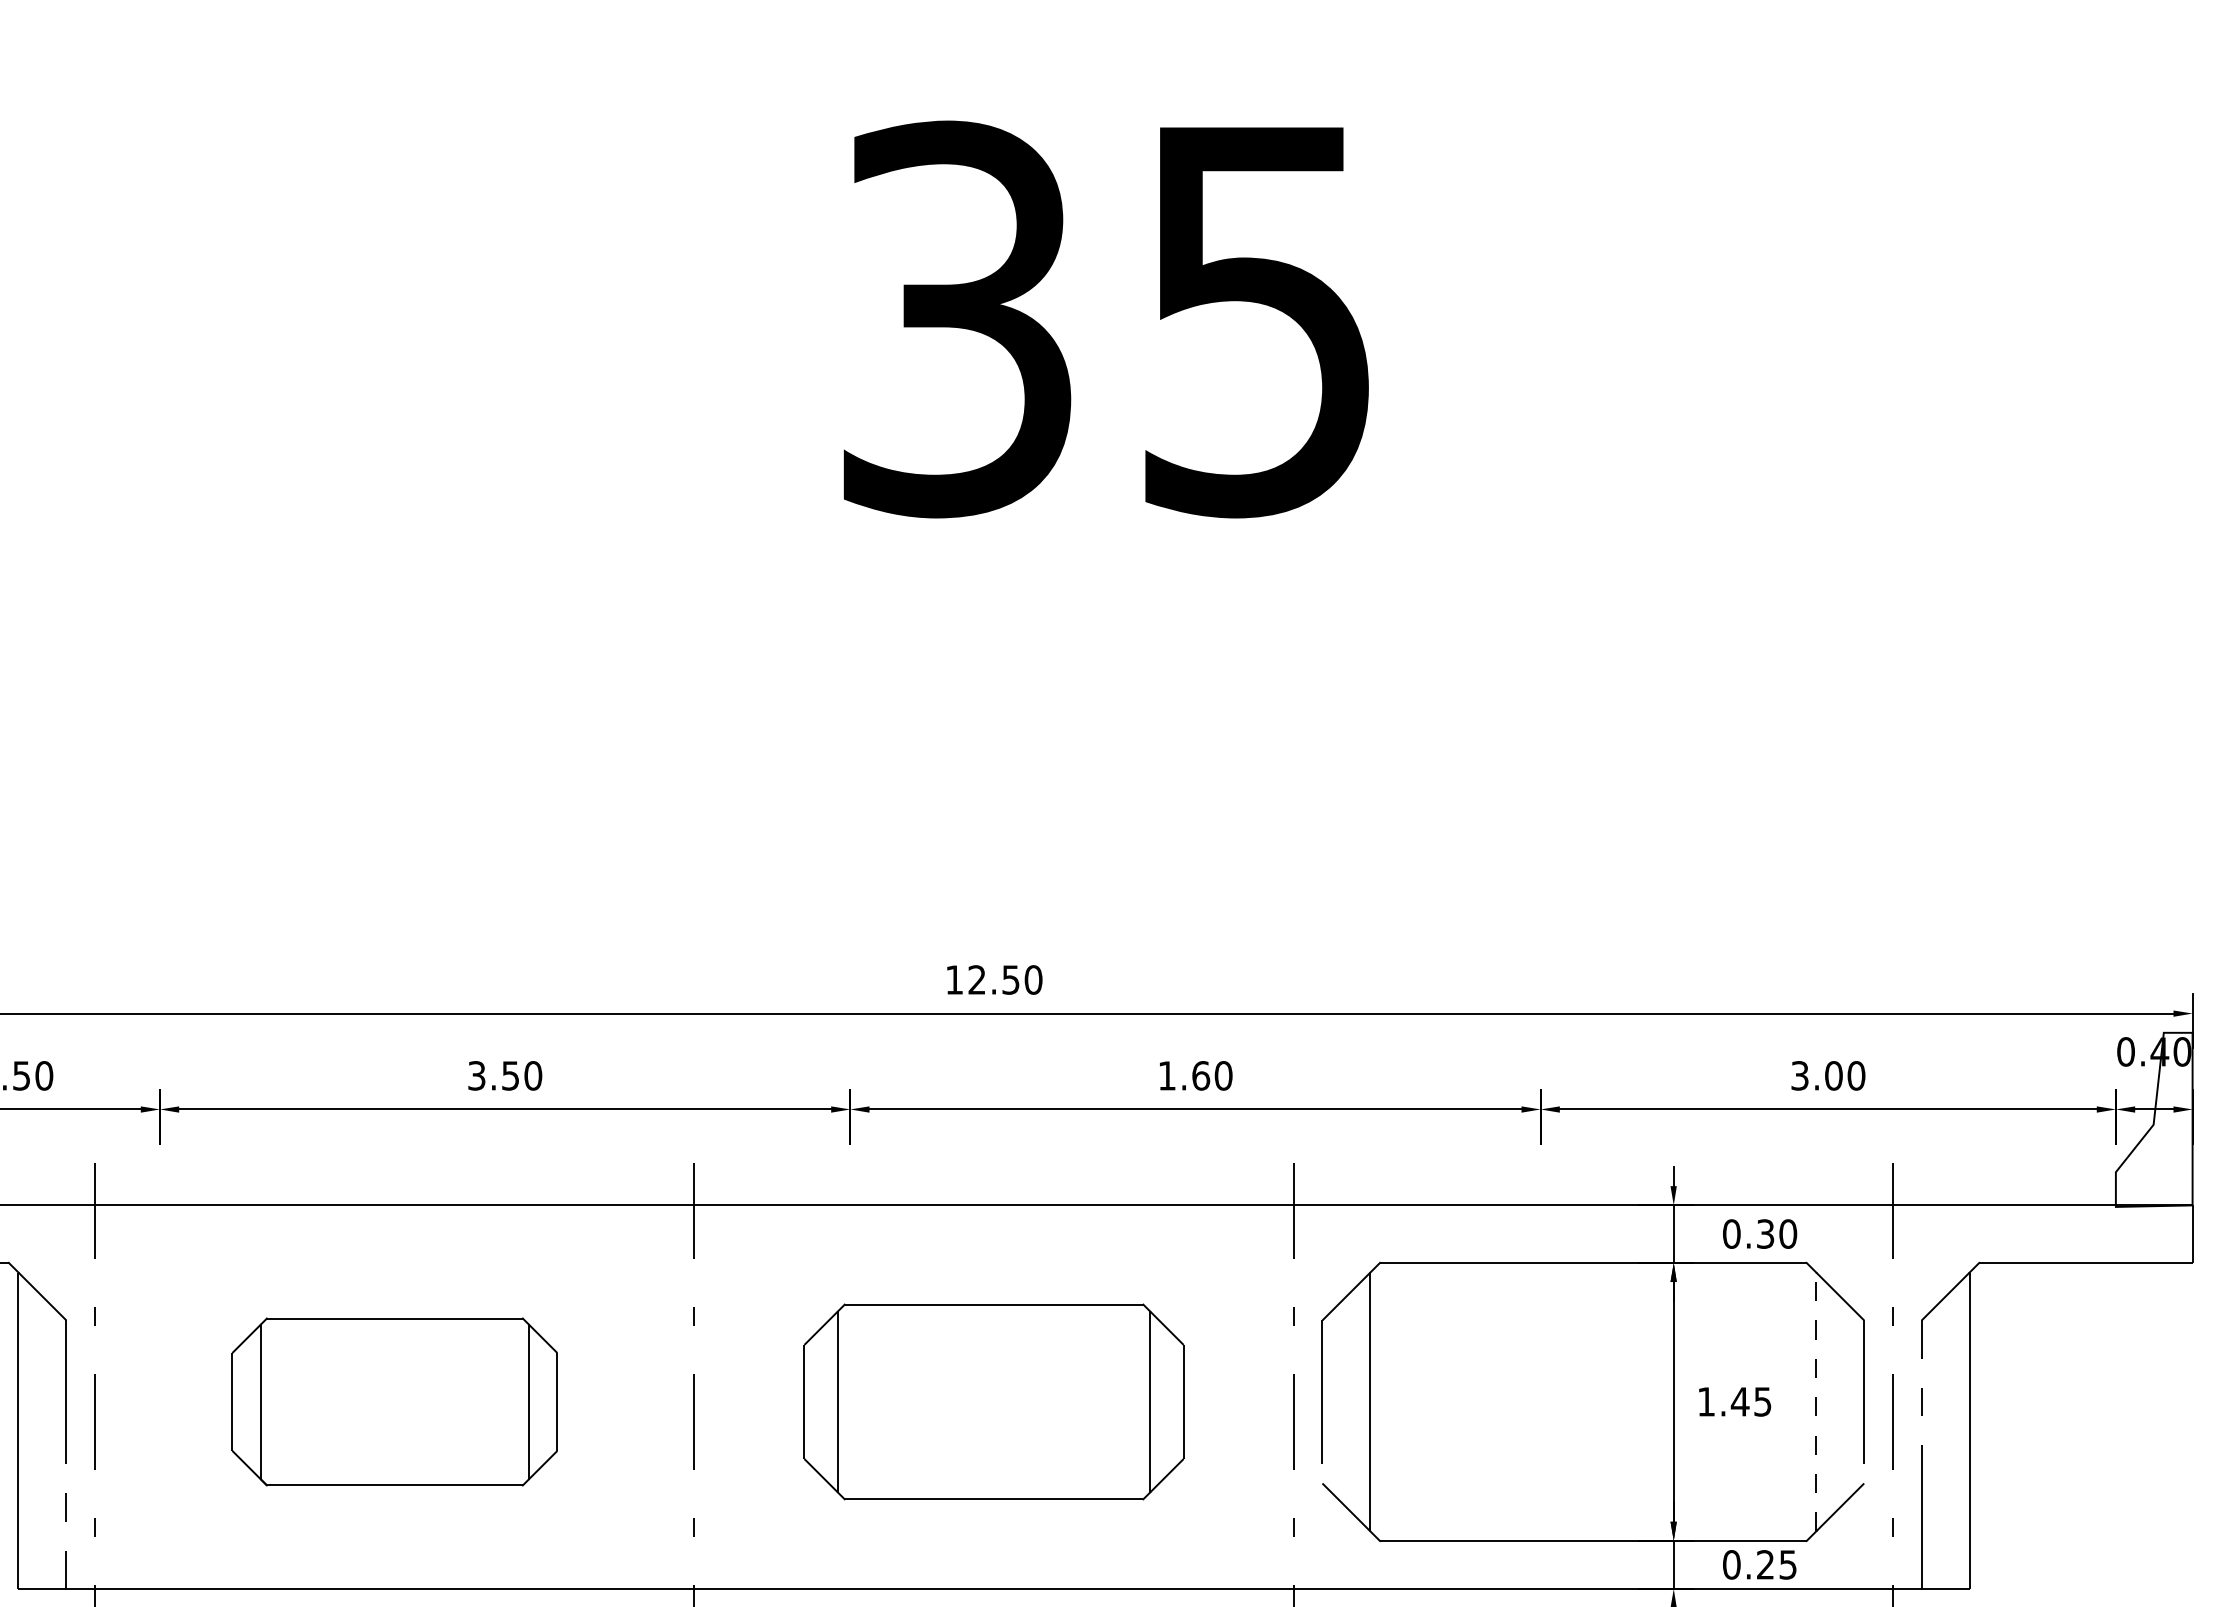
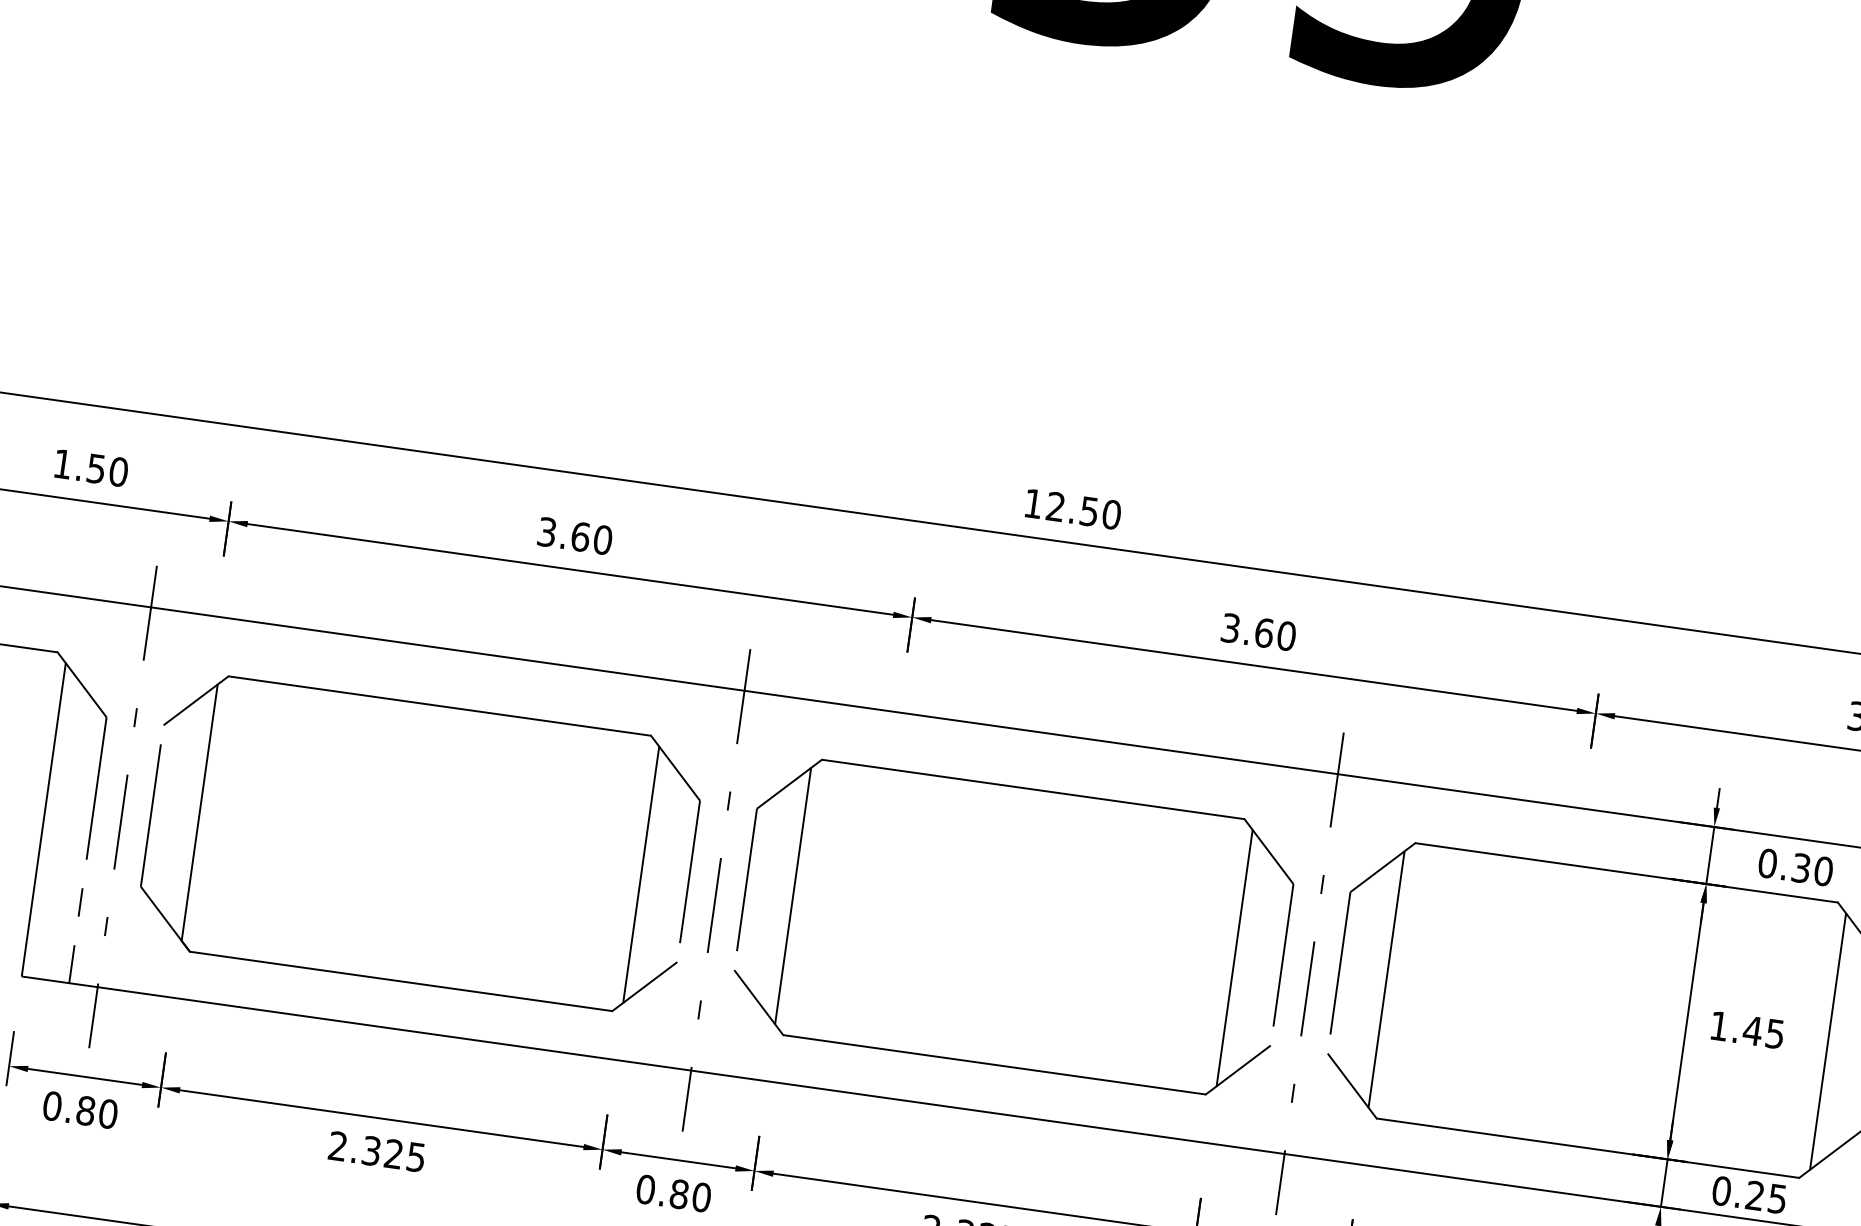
text: (510, 1075) -> (580, 536), 3.50 -> 3.60
text: (1166, 1075) -> (1230, 627), 1.60 -> 3.60
part: (394, 1401) -> (420, 843), size x1.67
part: (993, 1401) -> (1013, 926), size x1.43
line: (1816, 1401) -> (1828, 1041), dashed -> solid

